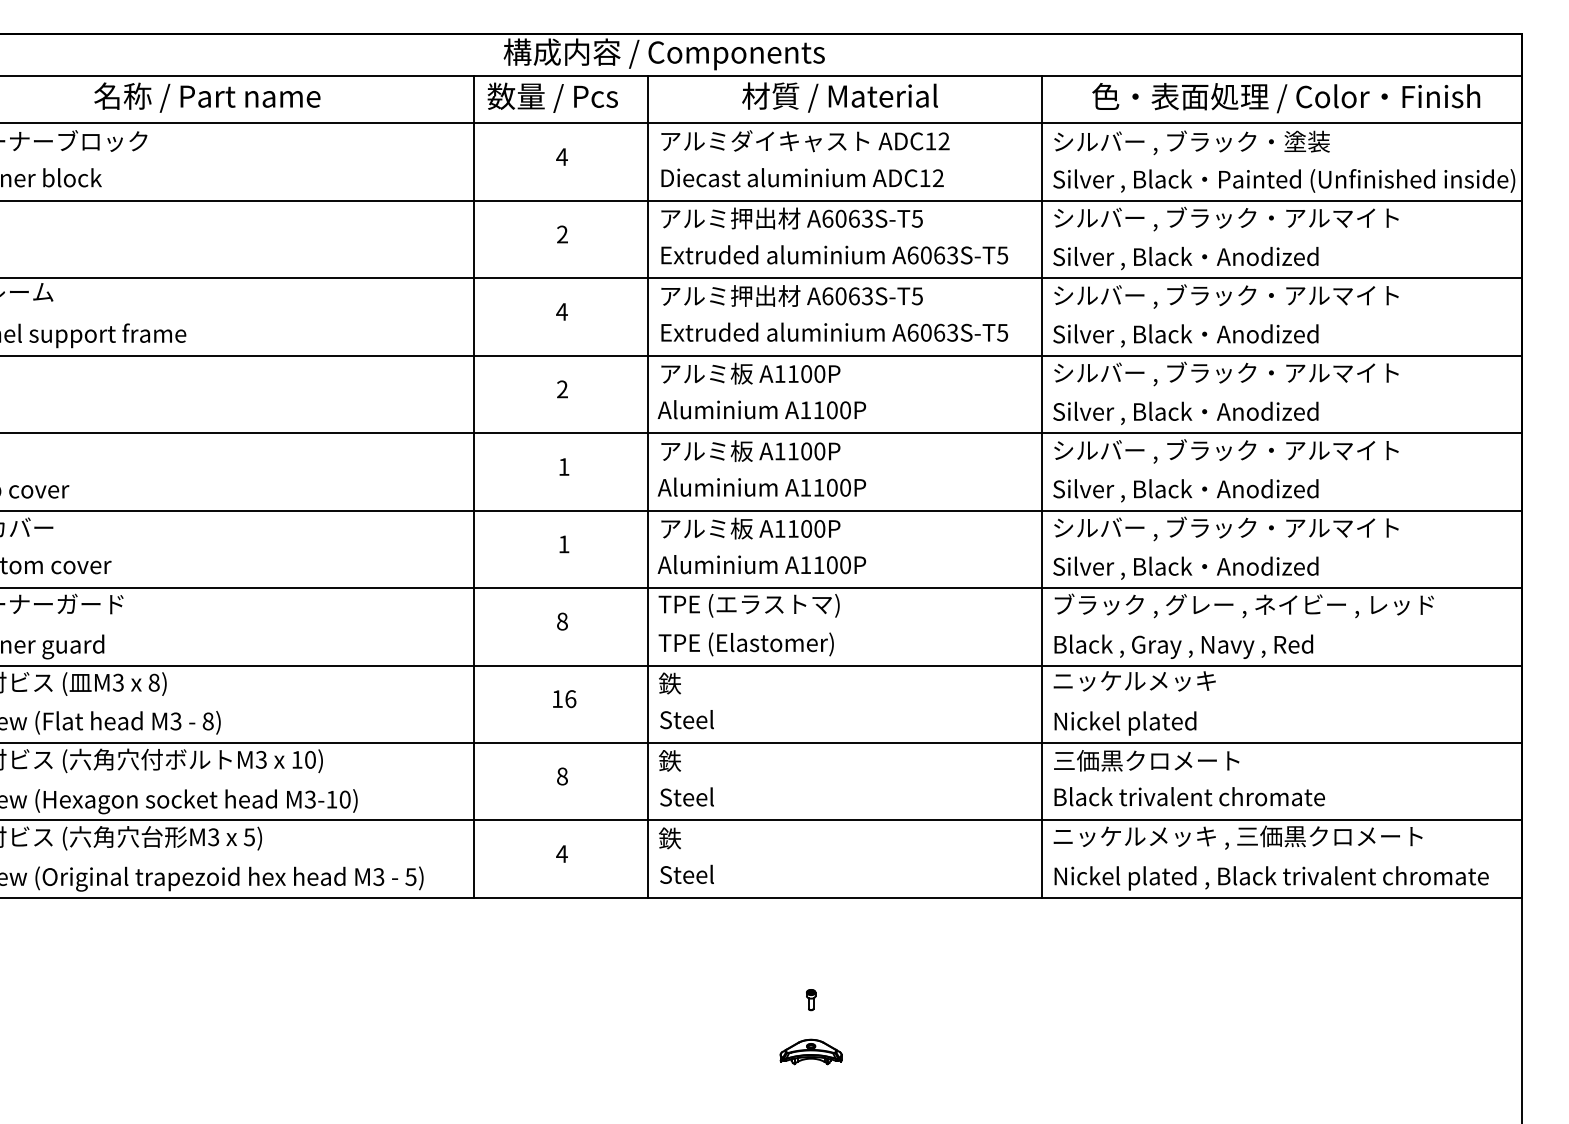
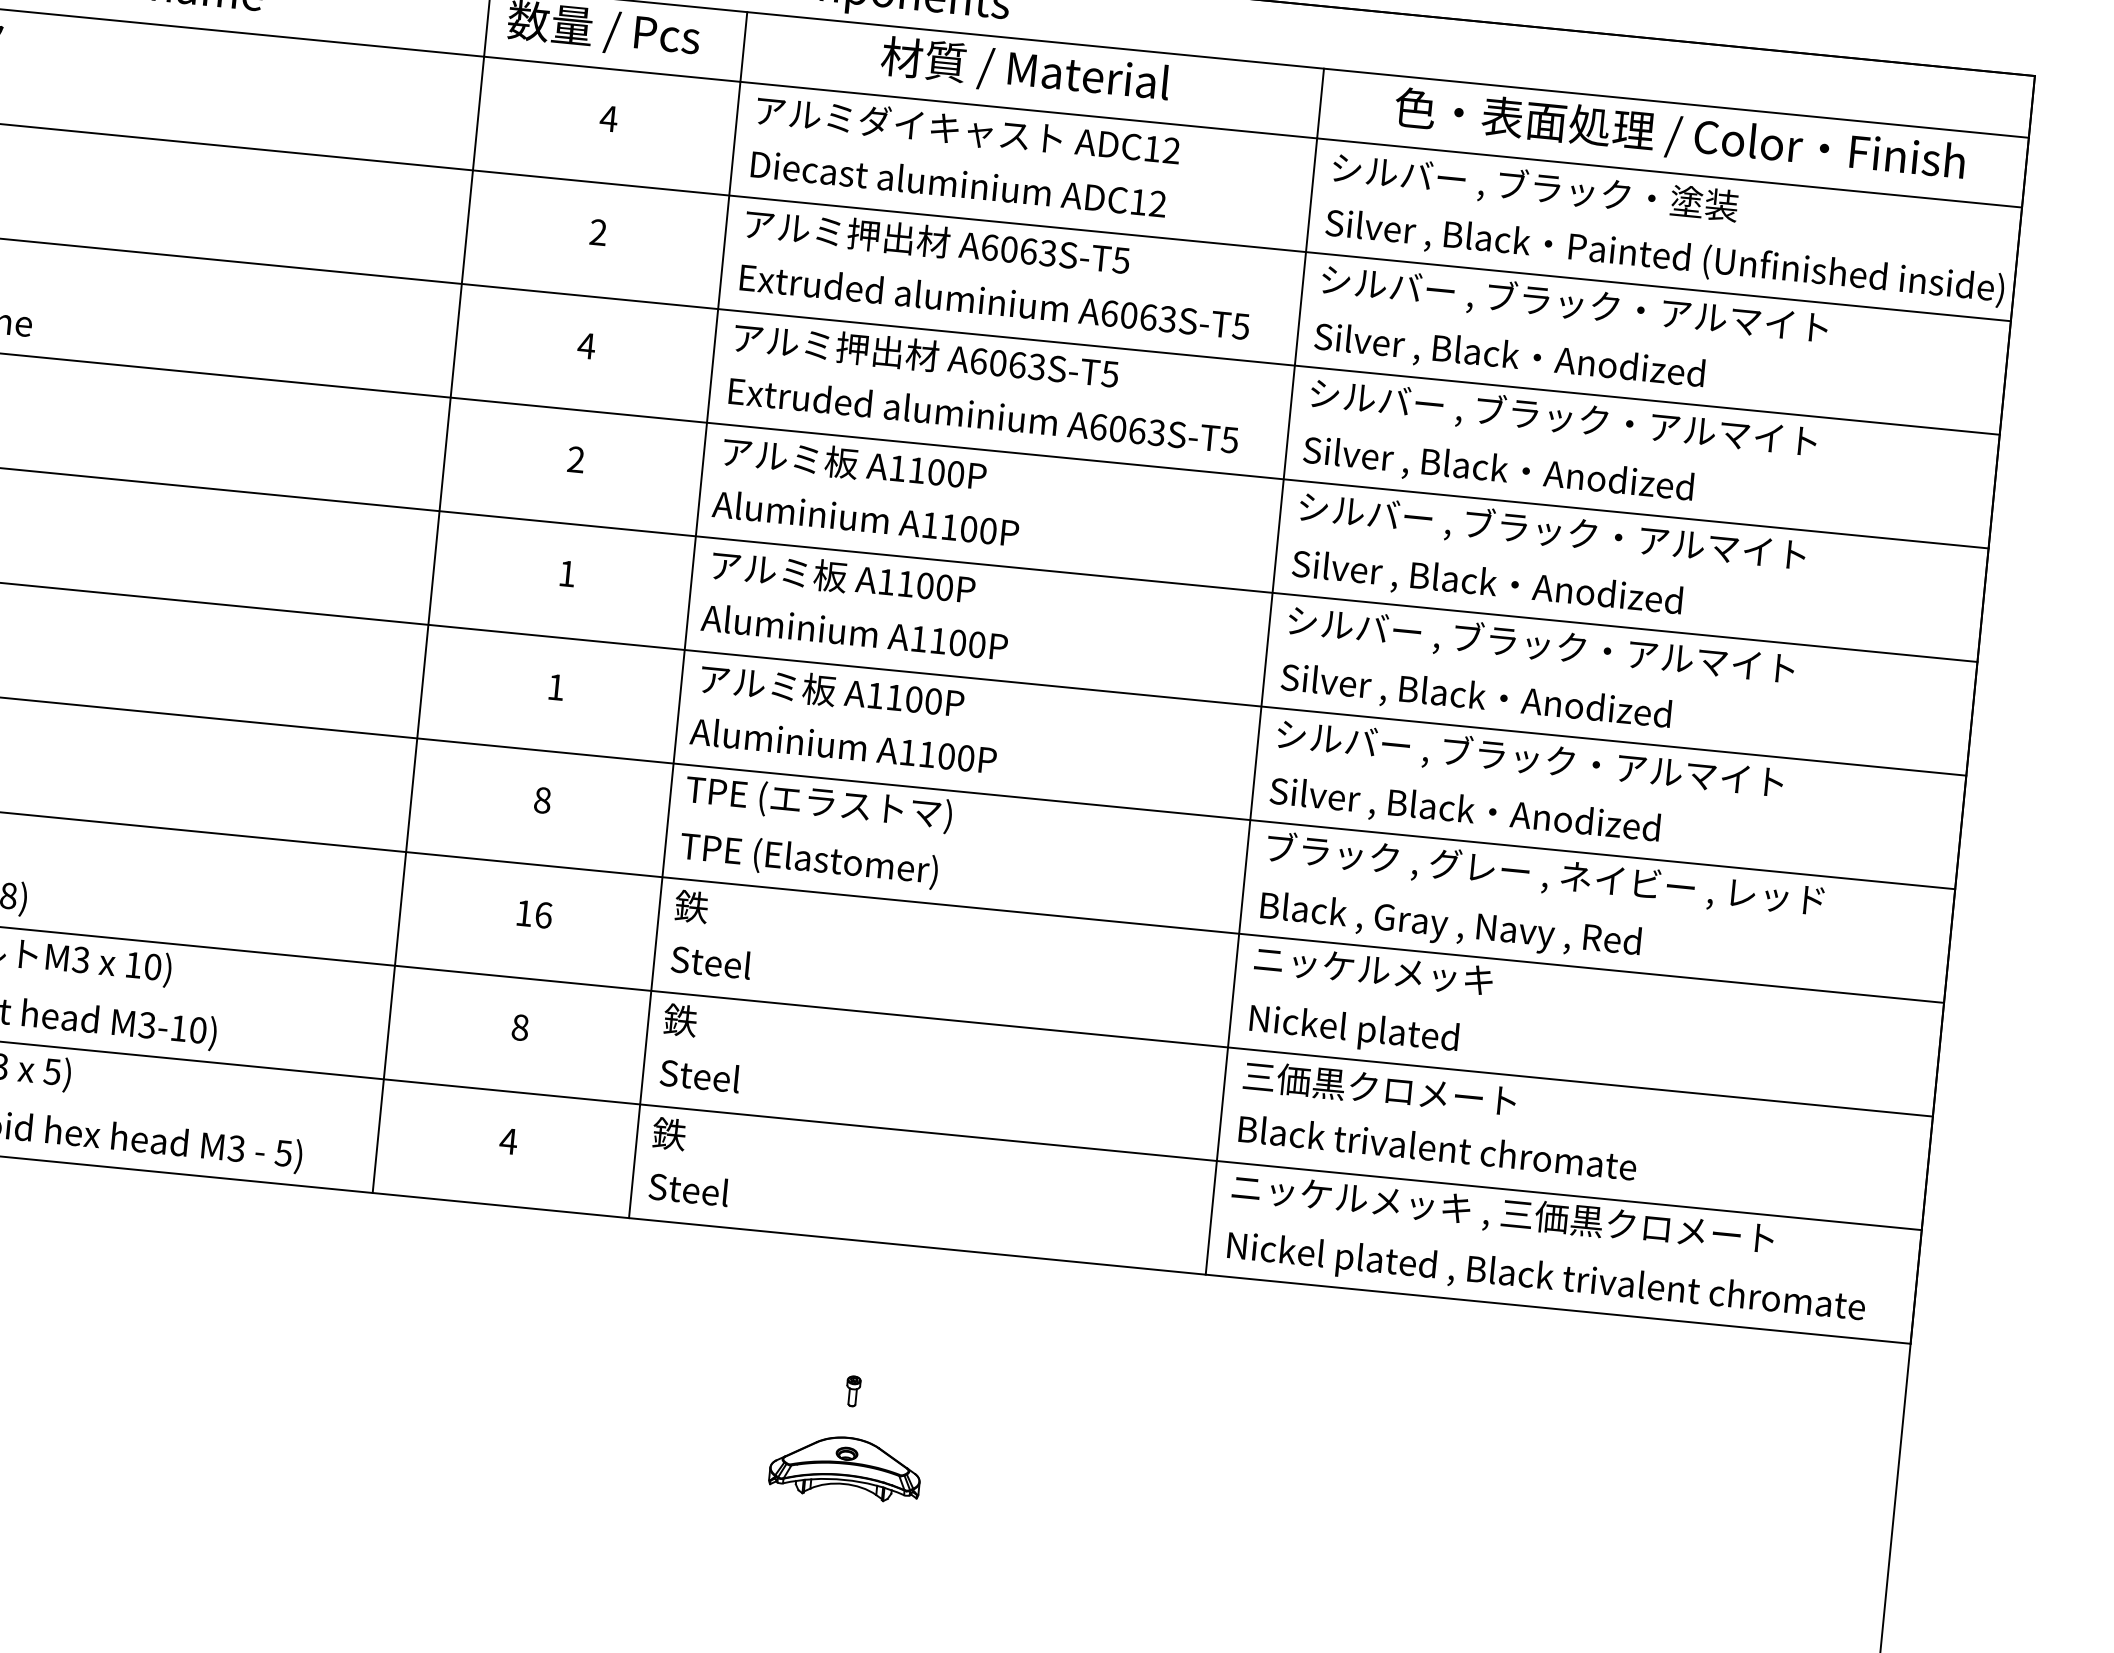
part: (810, 1051) -> (844, 1466), size x1.67

